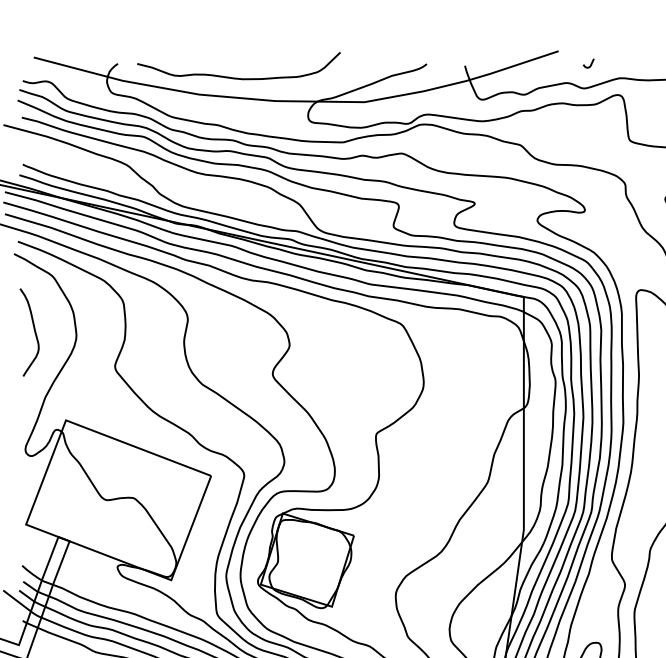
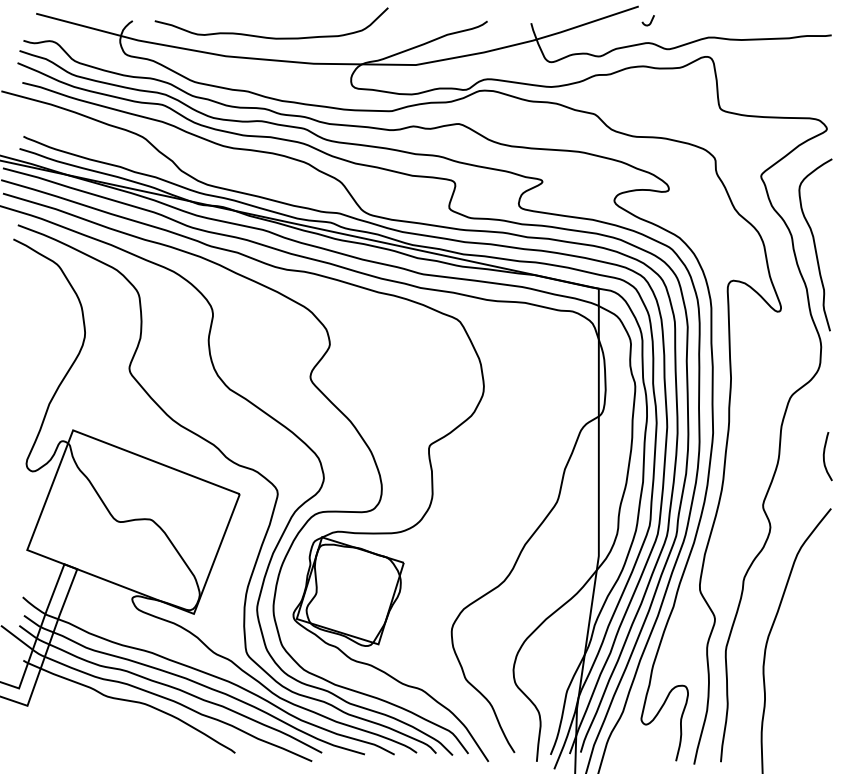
curve: (590, 63) -> (650, 20), moved
curve: (34, 331) -> (36, 328), removed

